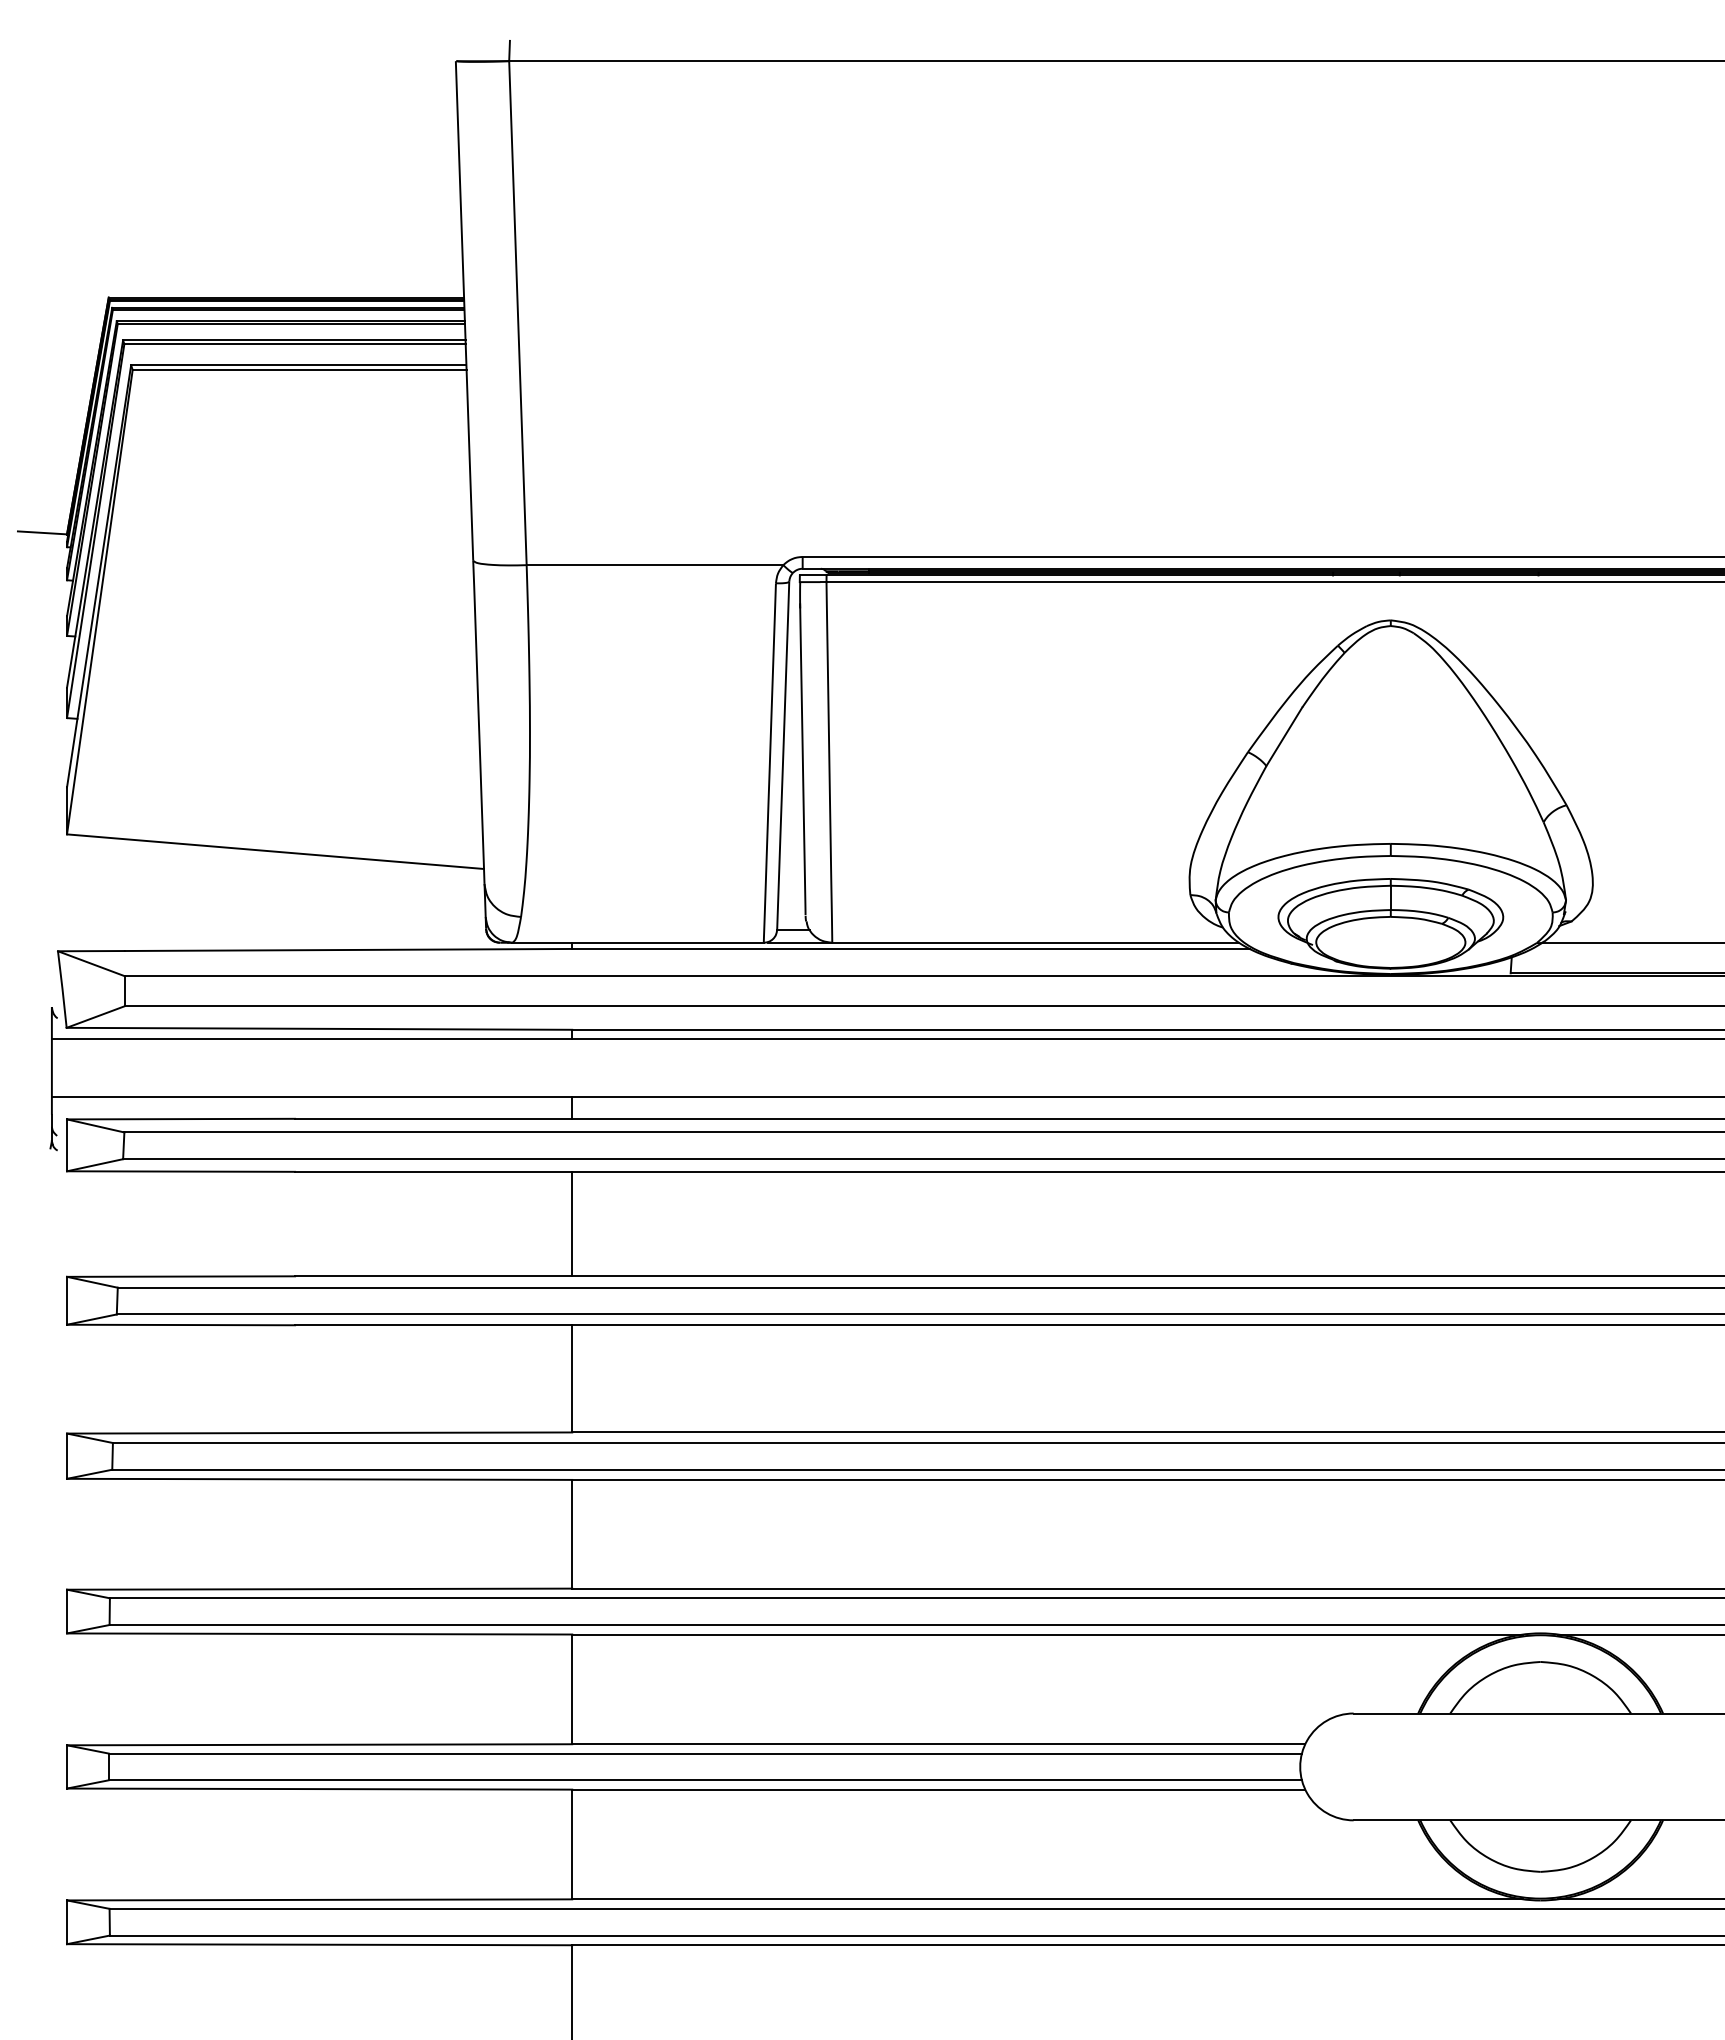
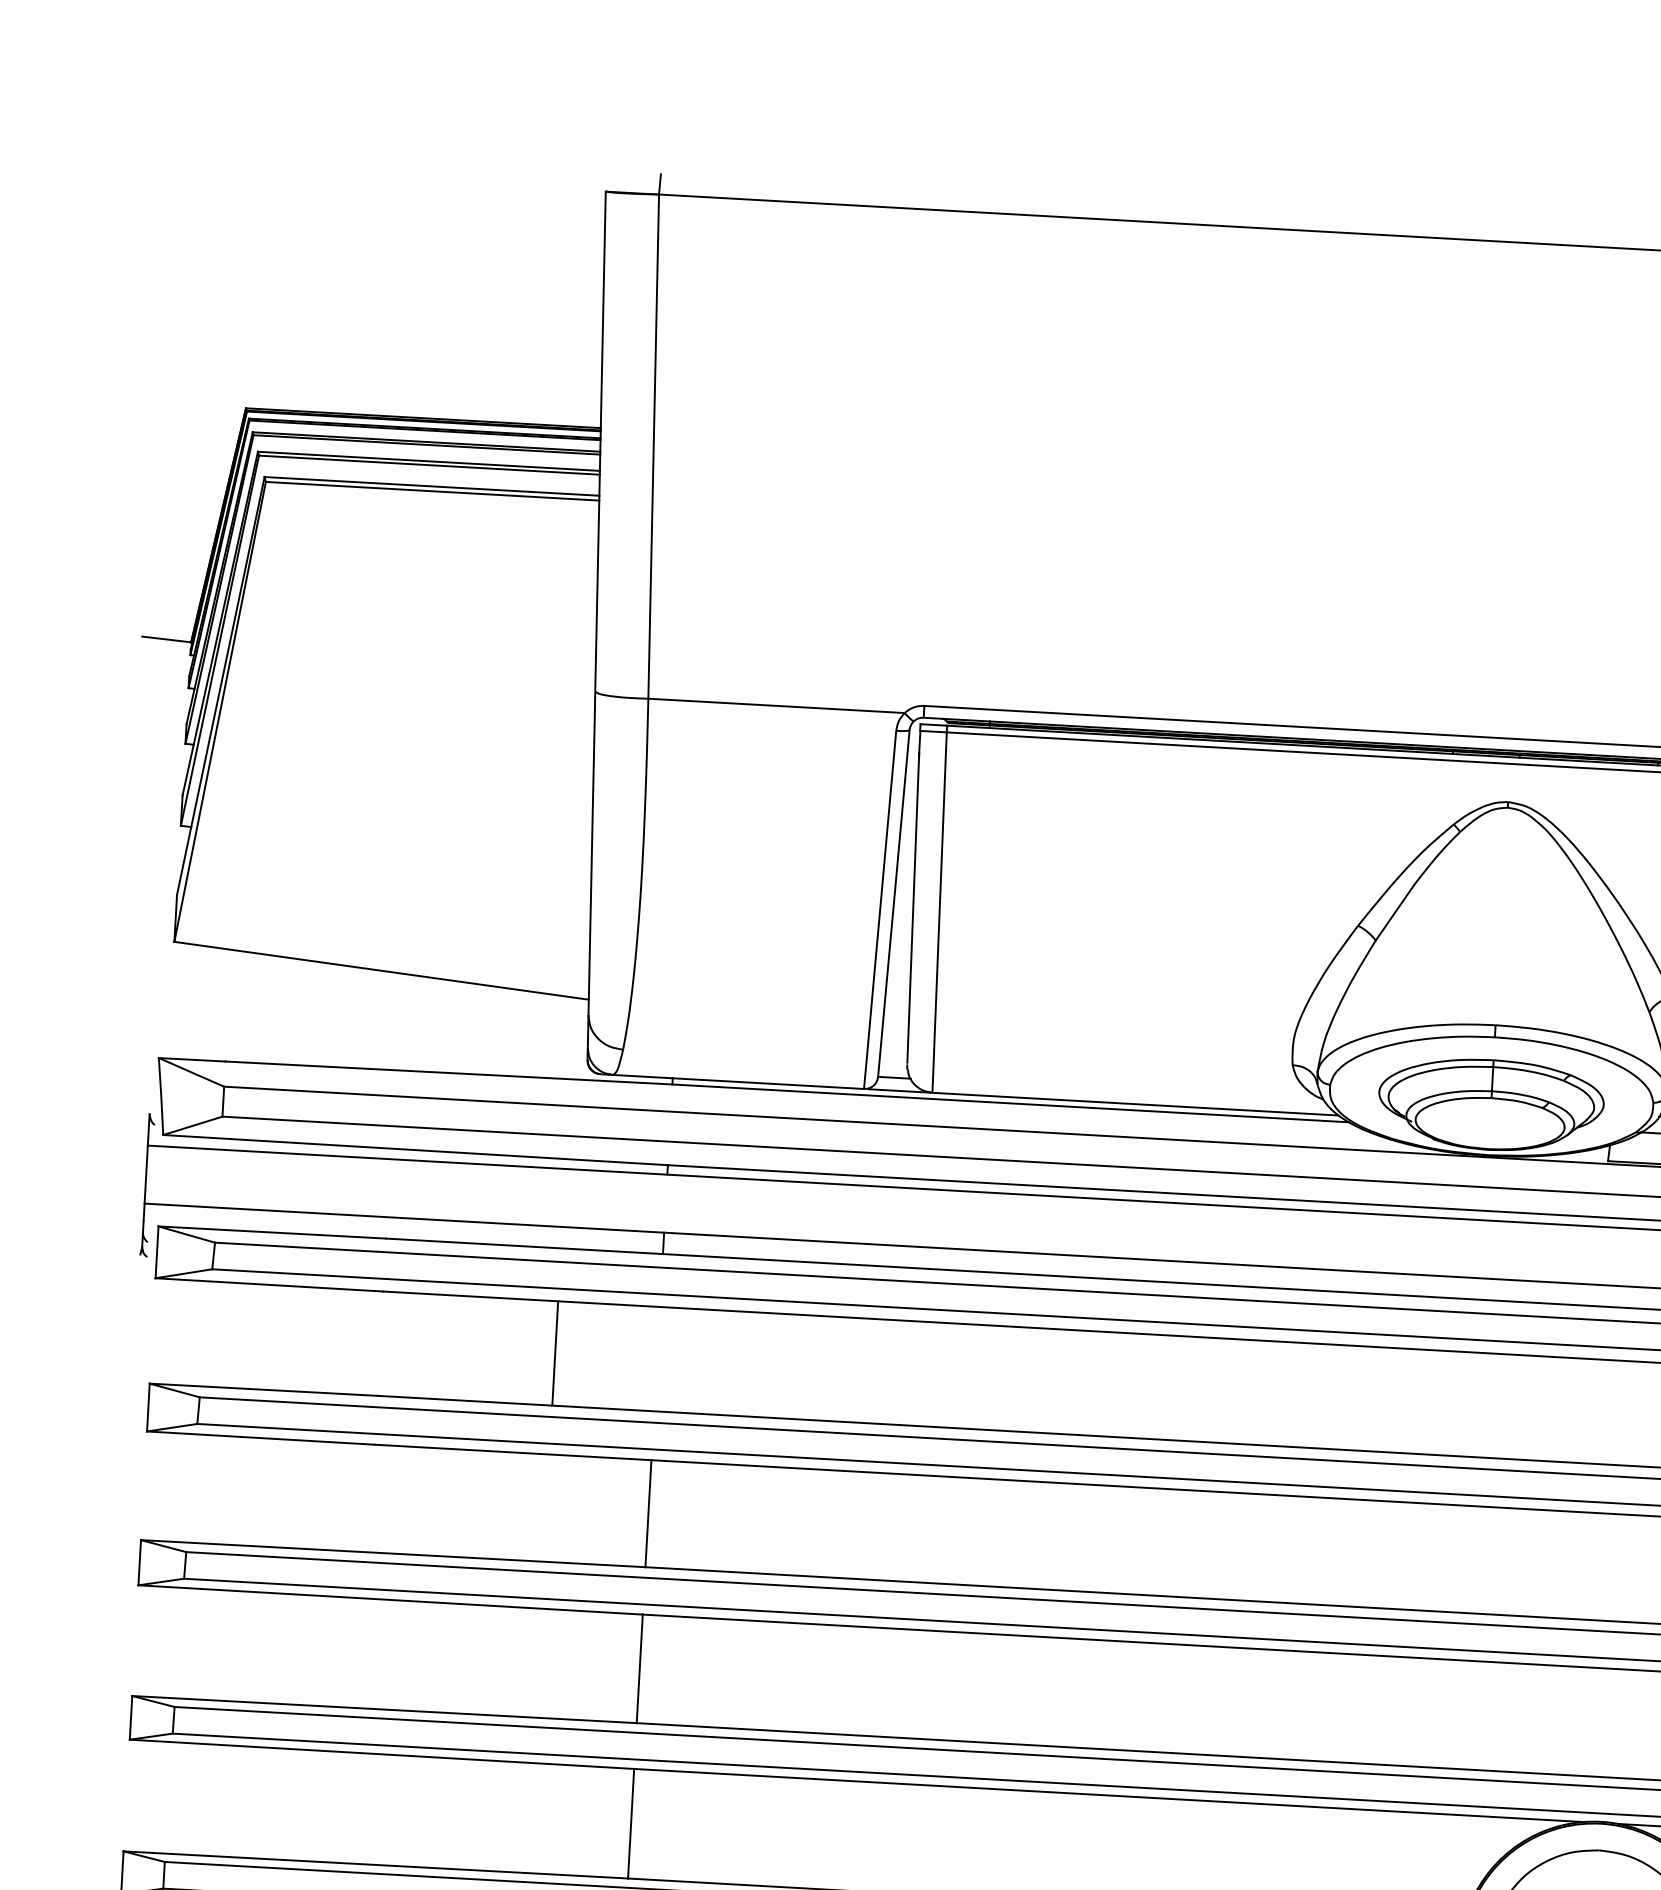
line: (572, 1223) -> (555, 1352), moved

